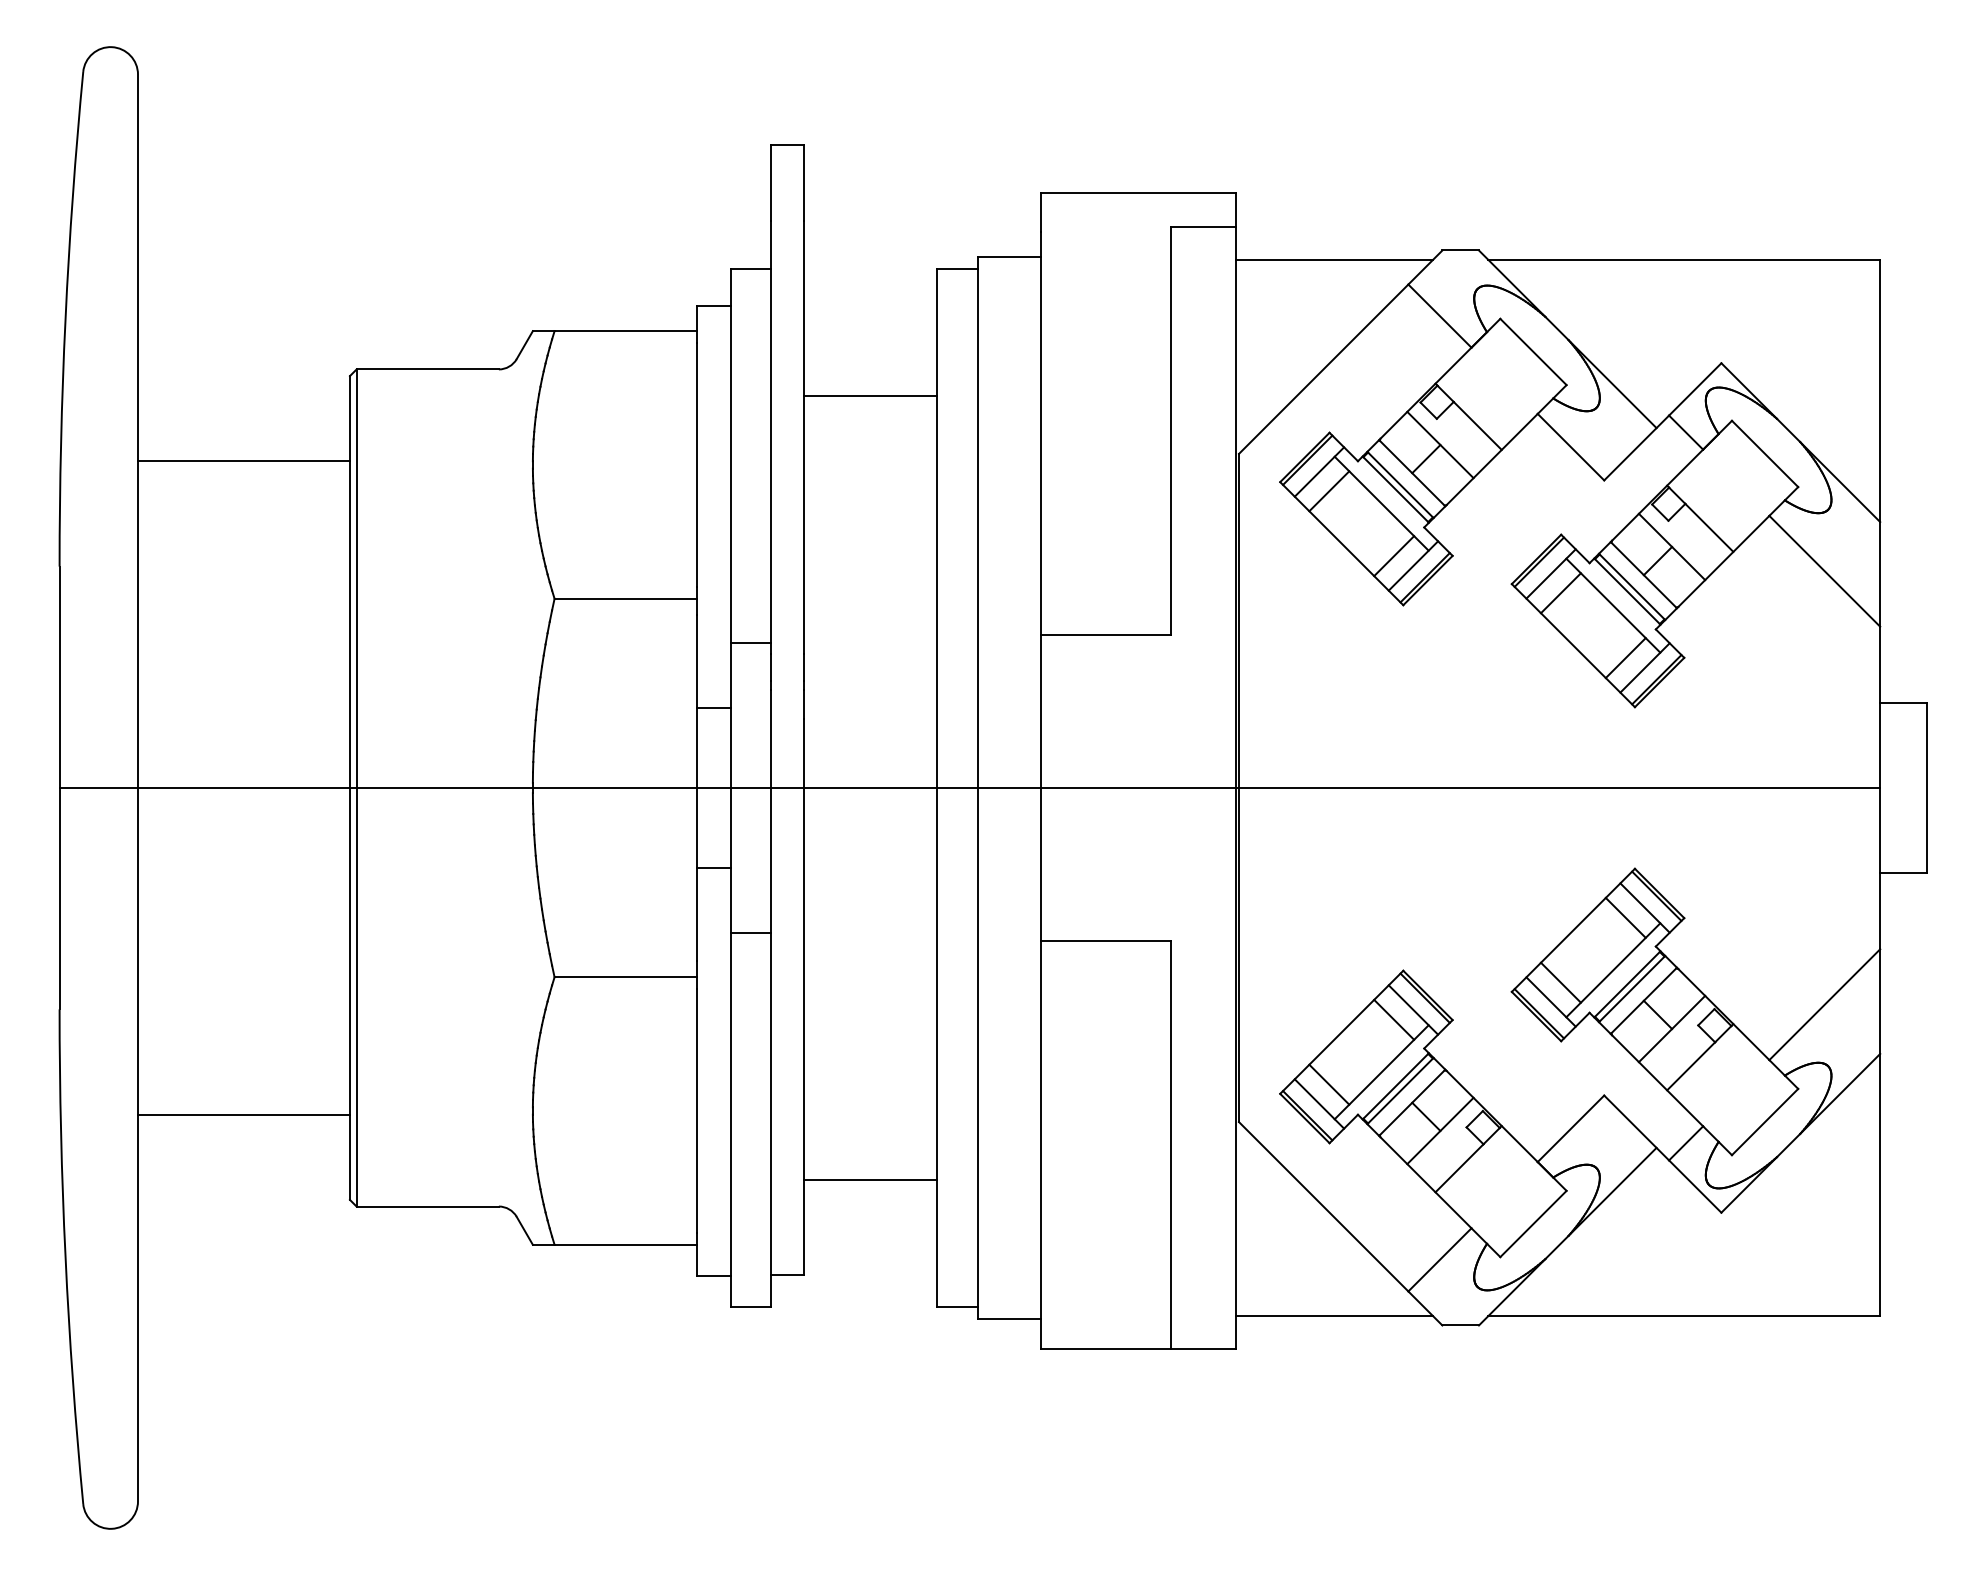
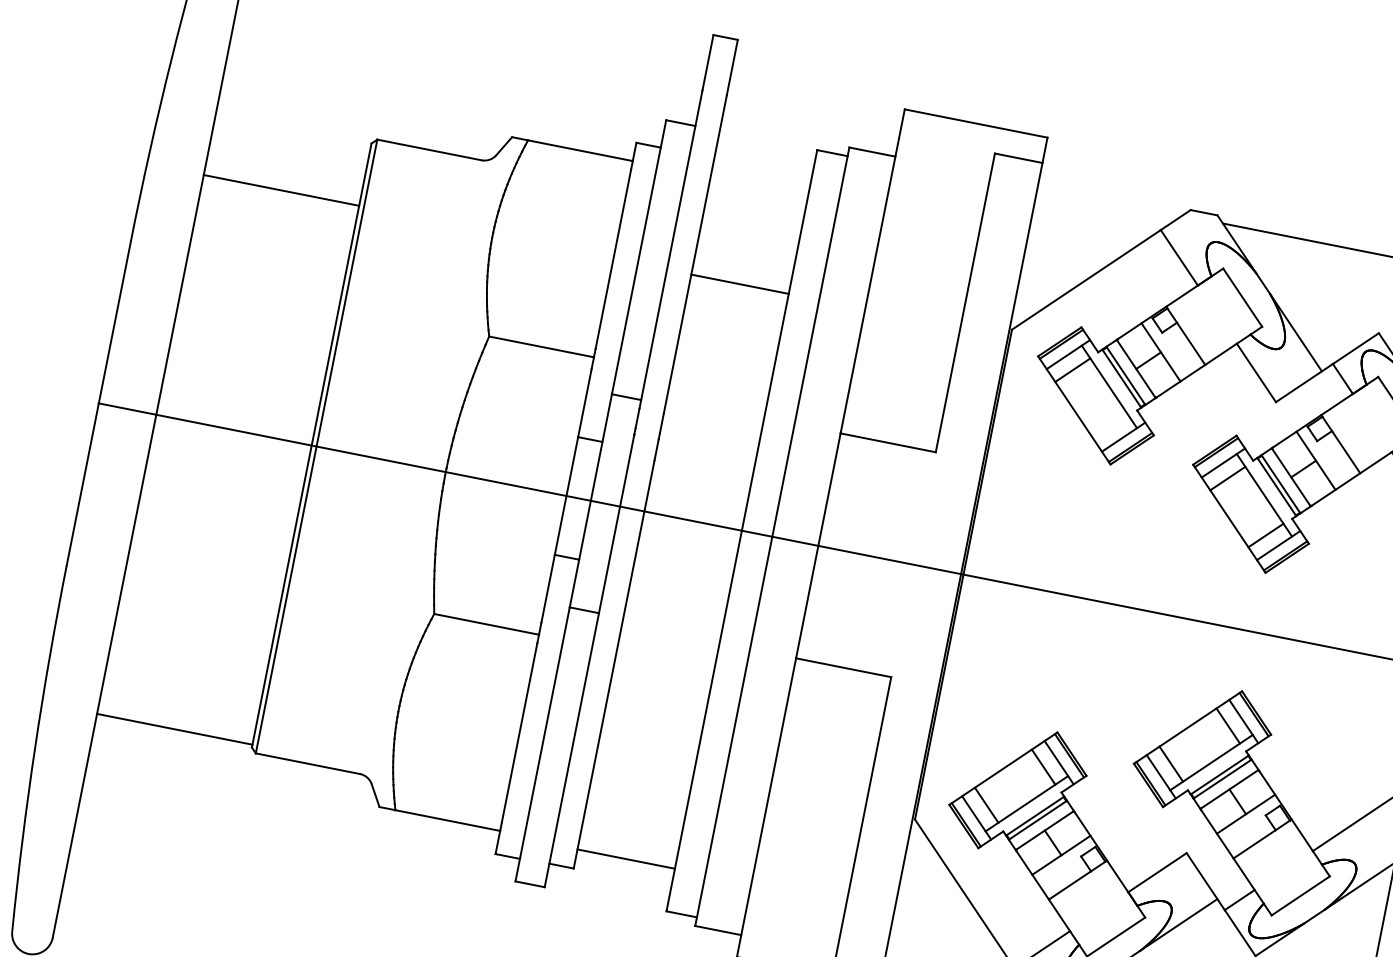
line: (1334, 259) -> (1110, 201), removed
line: (869, 395) -> (739, 283), moved
line: (1394, 556) -> (1111, 427), removed
line: (243, 1114) -> (174, 728), moved
line: (869, 1180) -> (625, 859), moved

